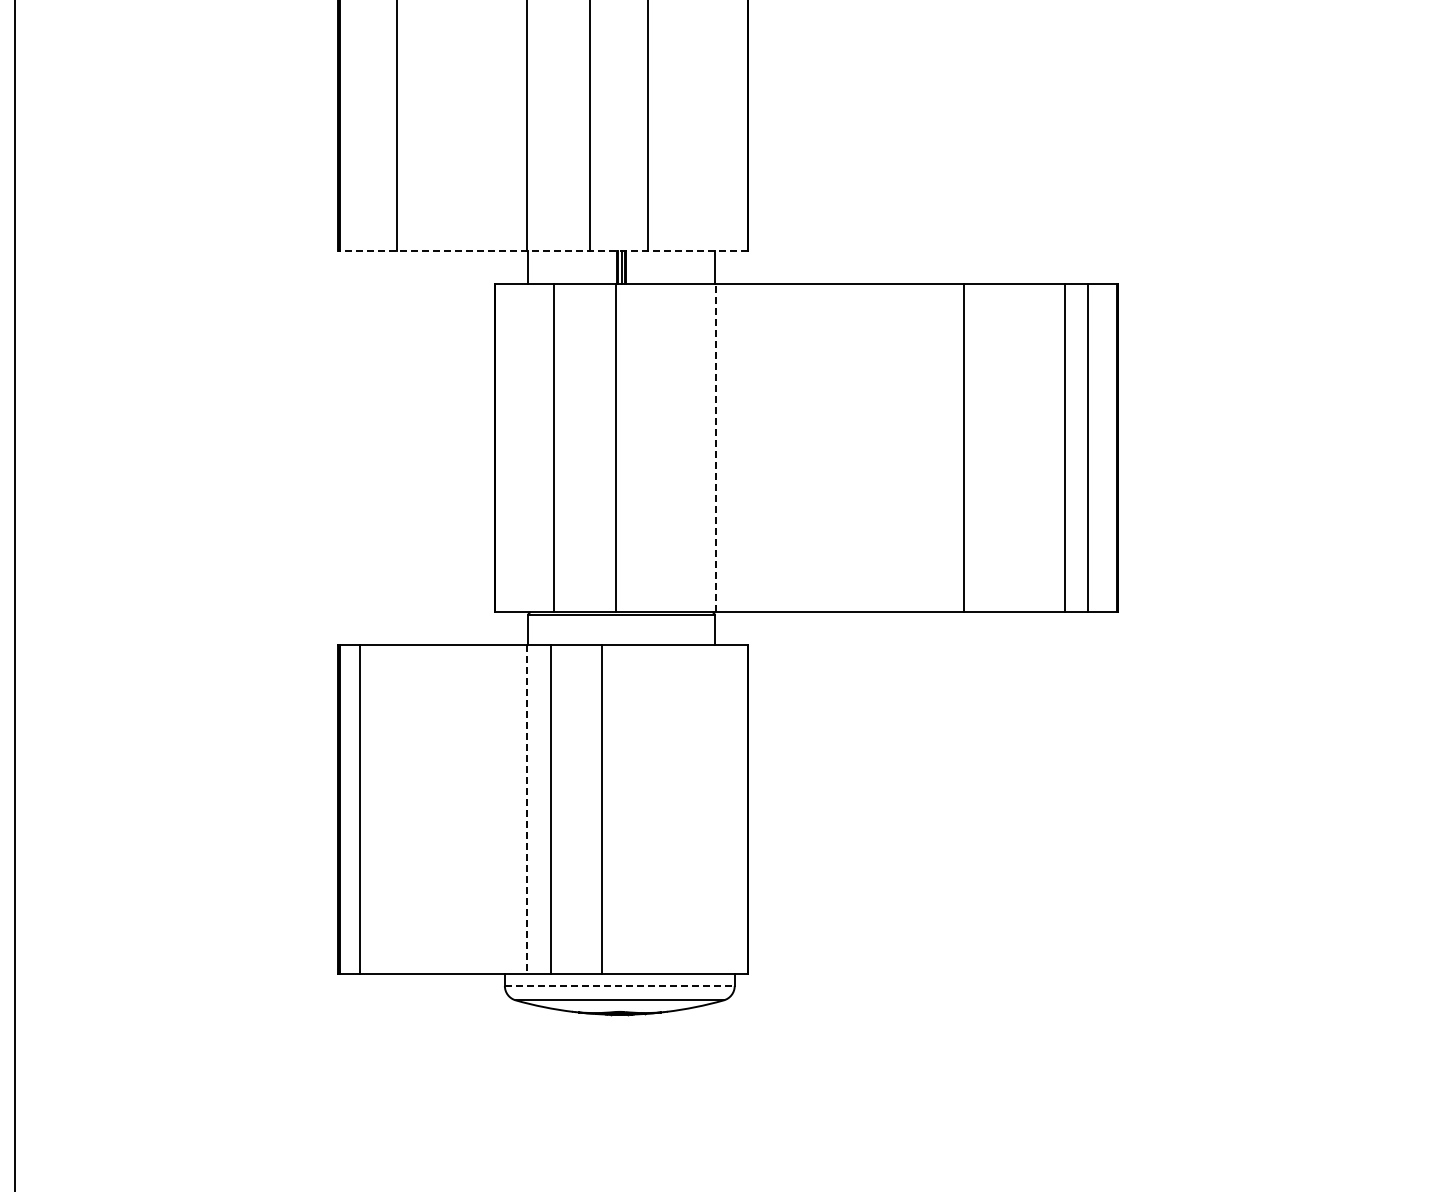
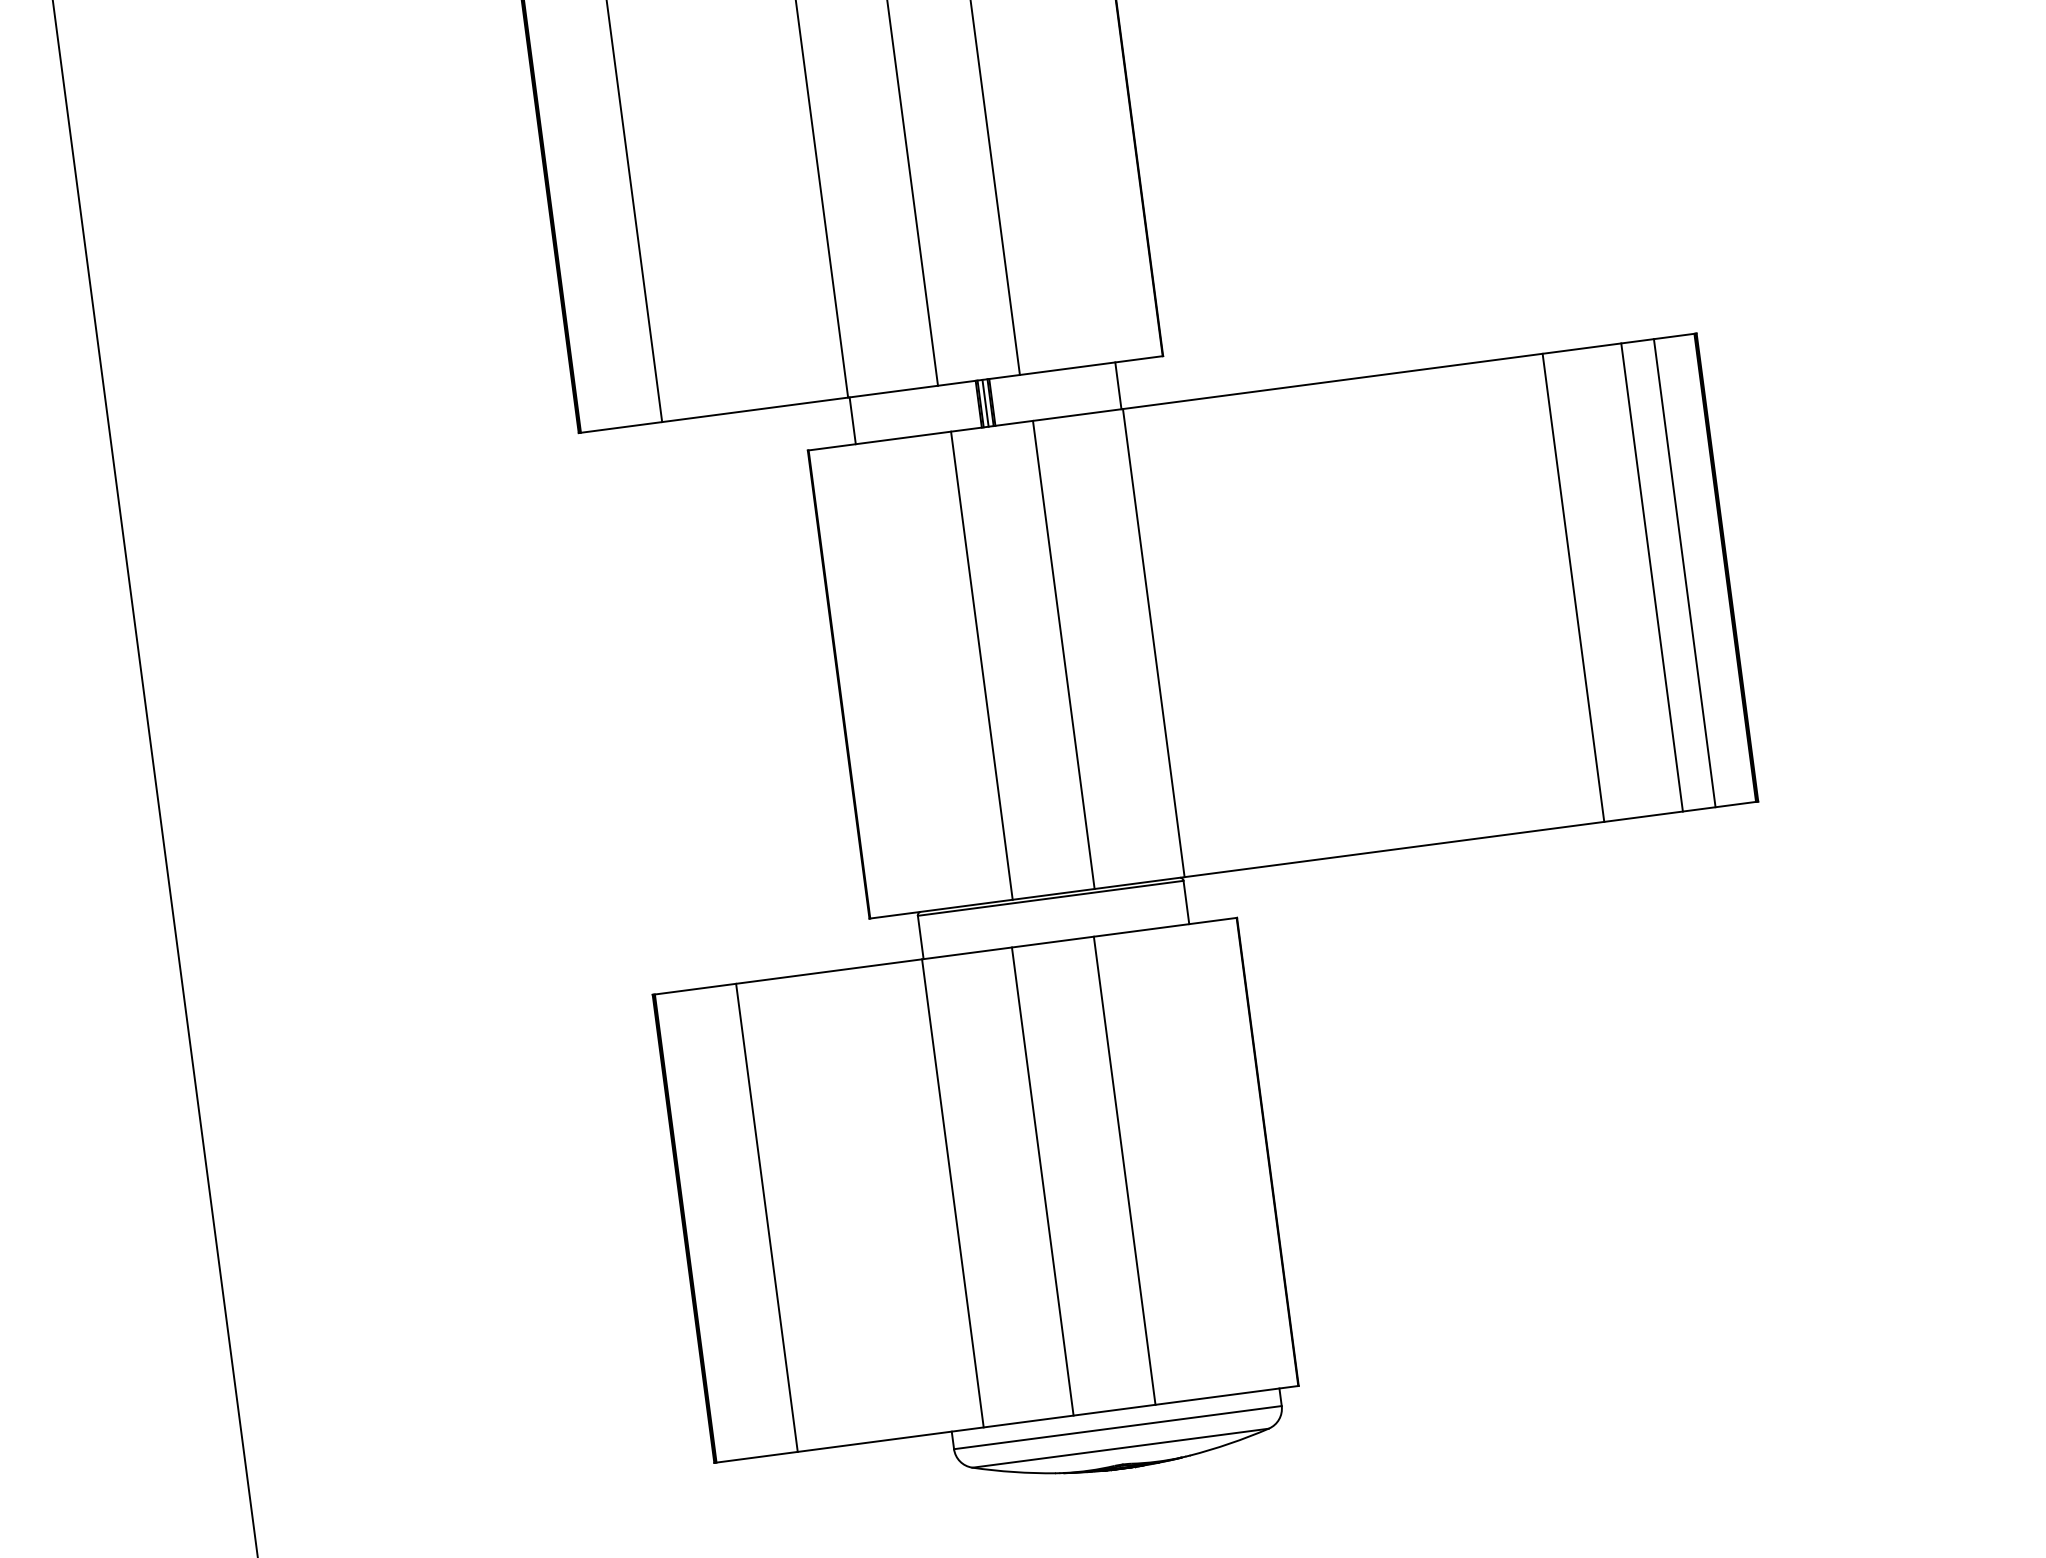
line: (543, 251) -> (871, 394), dashed -> solid
line: (715, 447) -> (1153, 642), dashed -> solid
line: (554, 448) -> (982, 665), moved
line: (615, 448) -> (1063, 655), moved
line: (964, 448) -> (1573, 588), moved
line: (359, 809) -> (766, 1217), moved
line: (527, 809) -> (953, 1193), dashed -> solid
line: (551, 809) -> (1043, 1181), moved
line: (601, 809) -> (1124, 1170), moved
line: (619, 985) -> (1117, 1426), dashed -> solid

